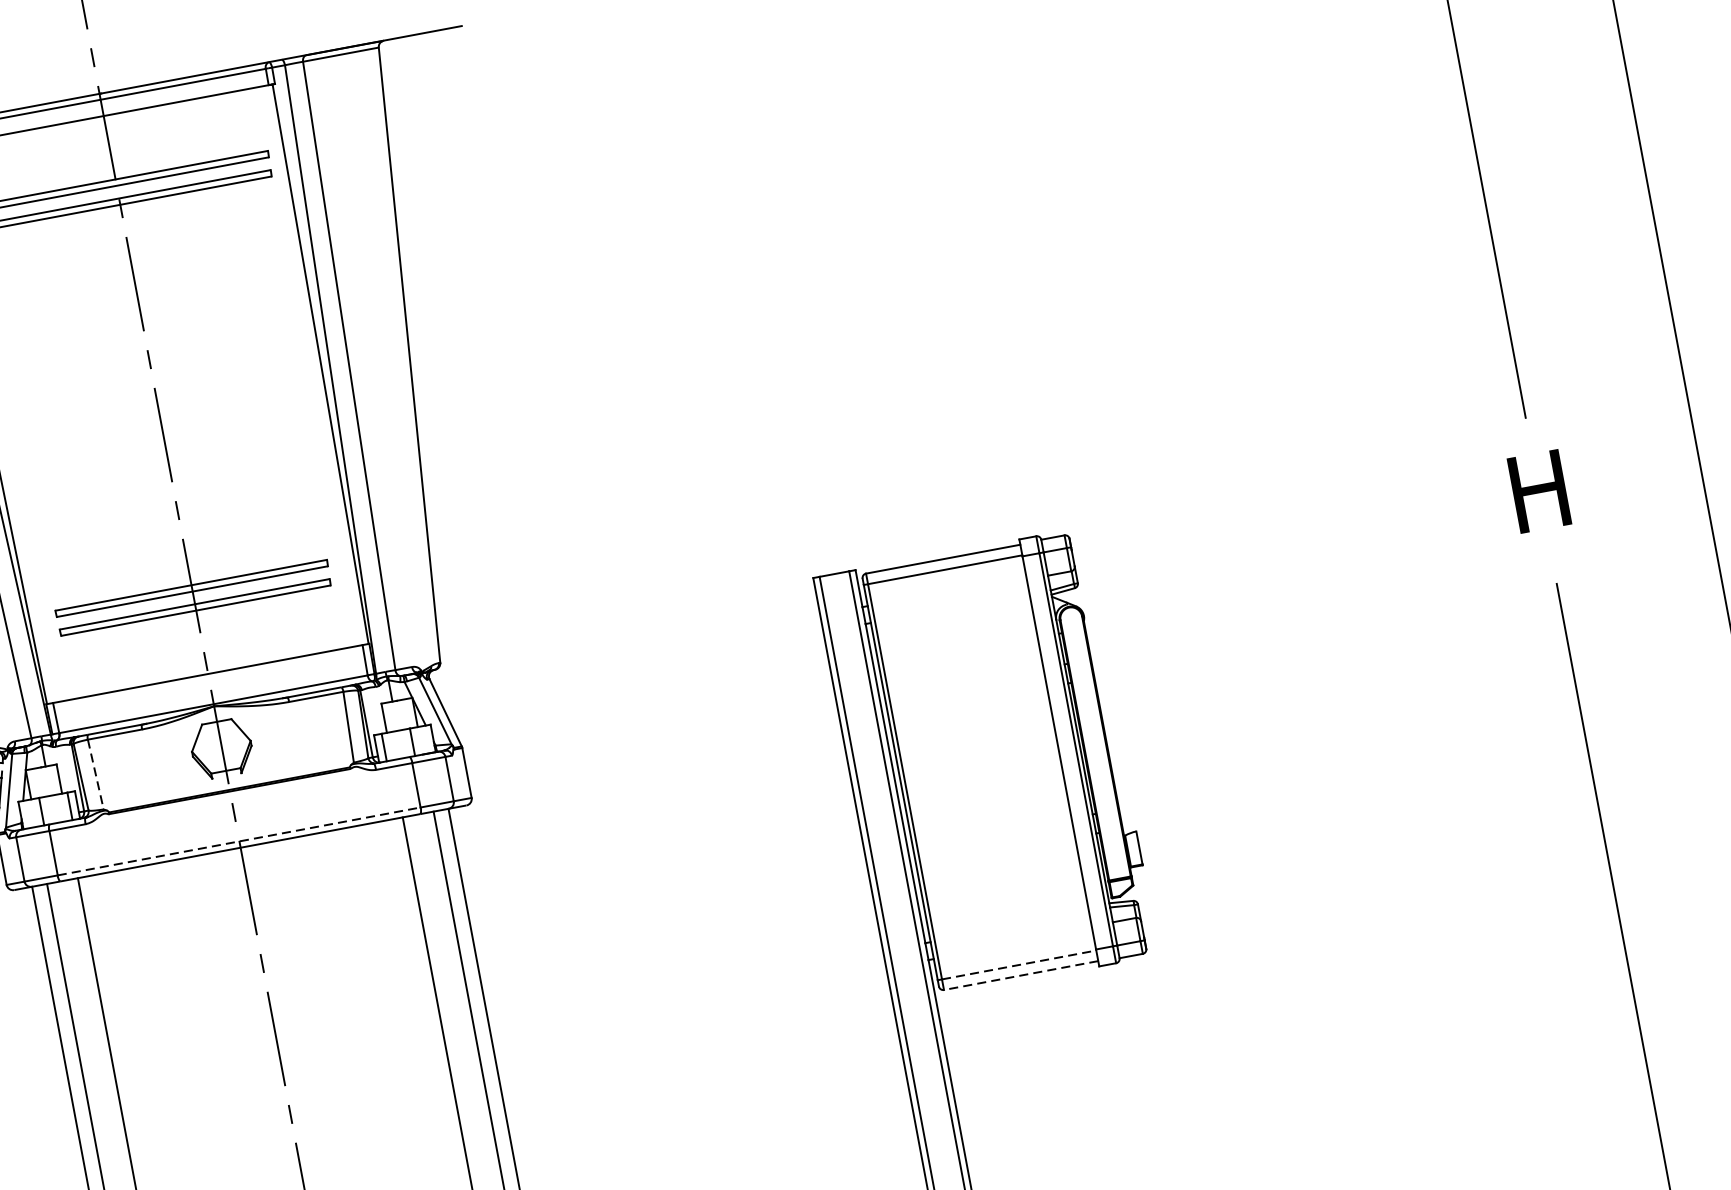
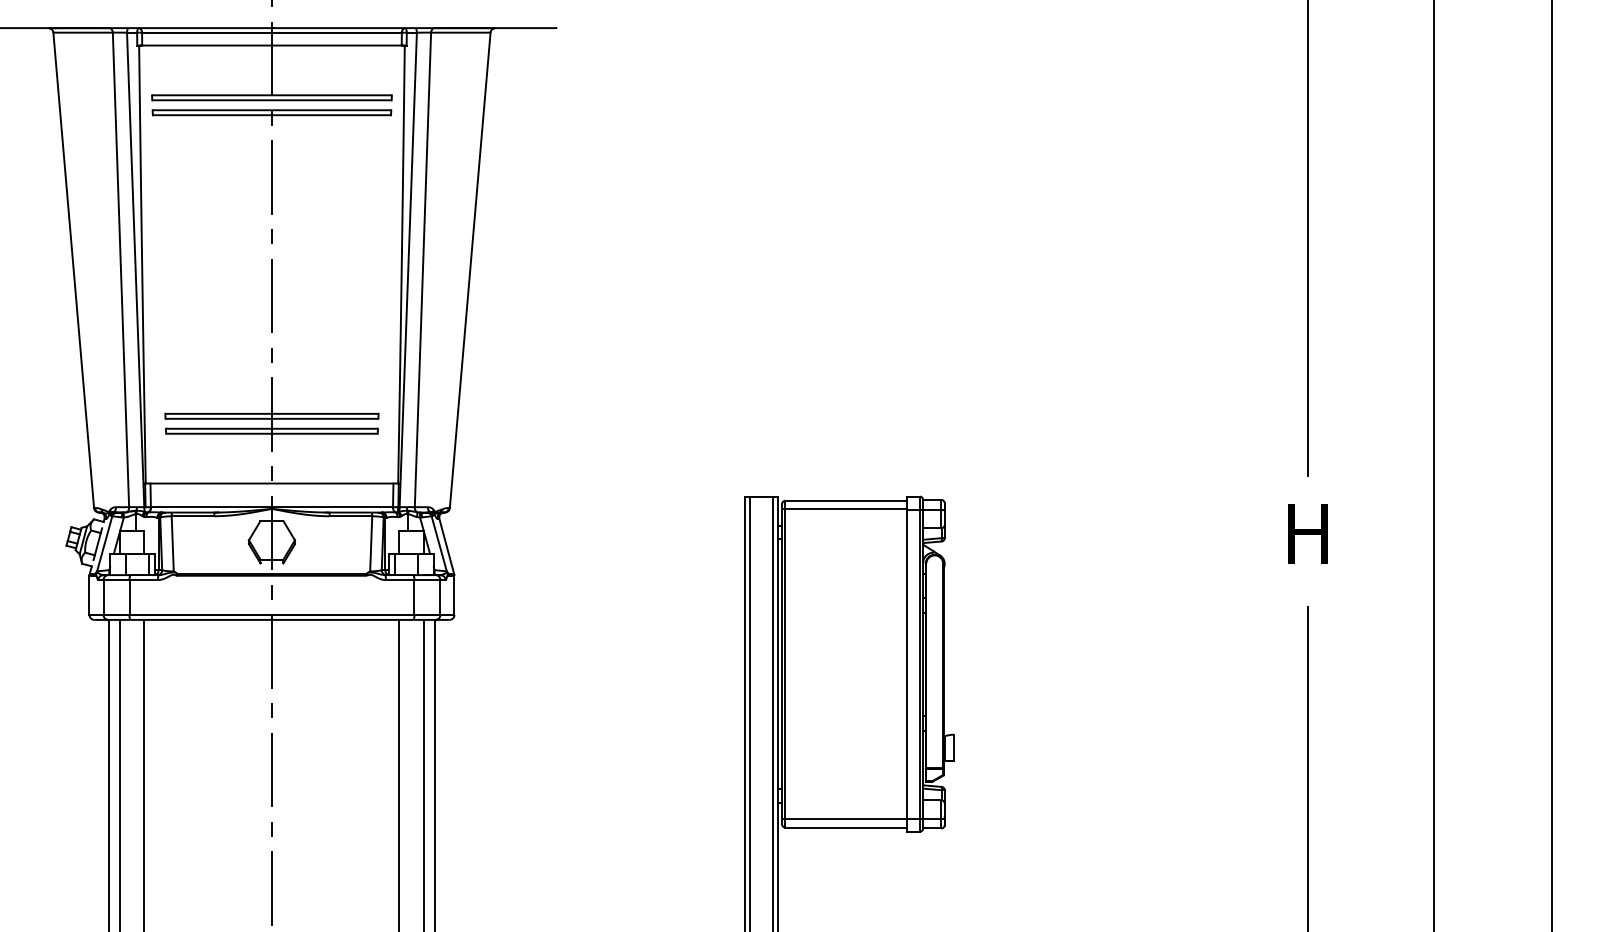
line: (95, 774) -> (172, 543), dashed -> solid
line: (239, 840) -> (272, 614), dashed -> solid
line: (1019, 965) -> (846, 819), dashed -> solid
line: (1021, 975) -> (846, 827), dashed -> solid

